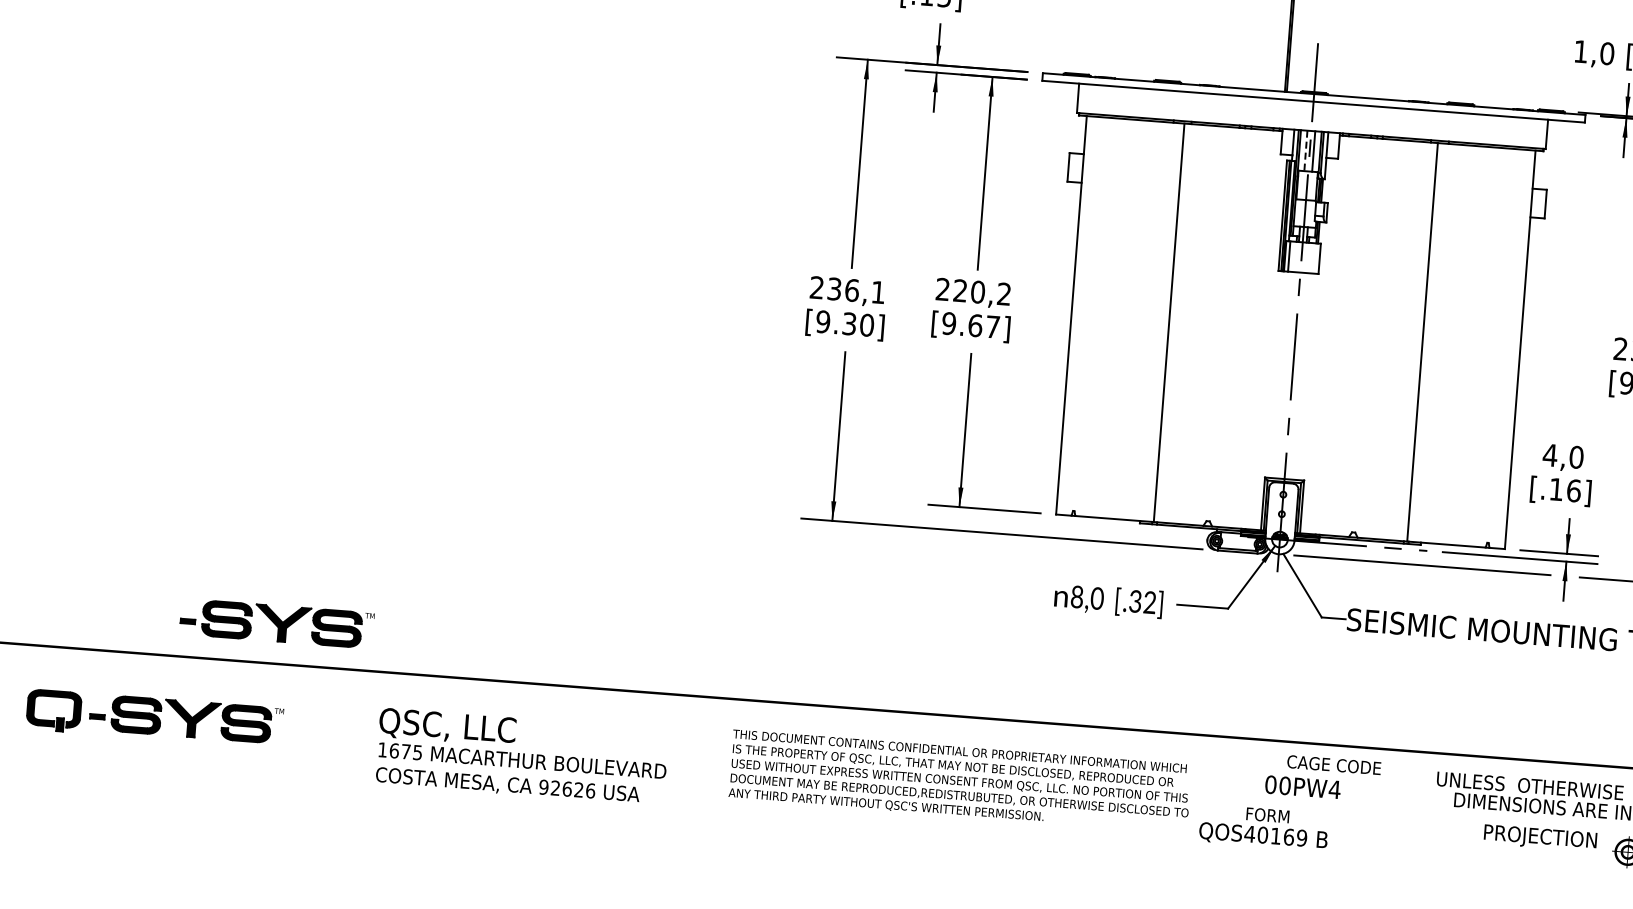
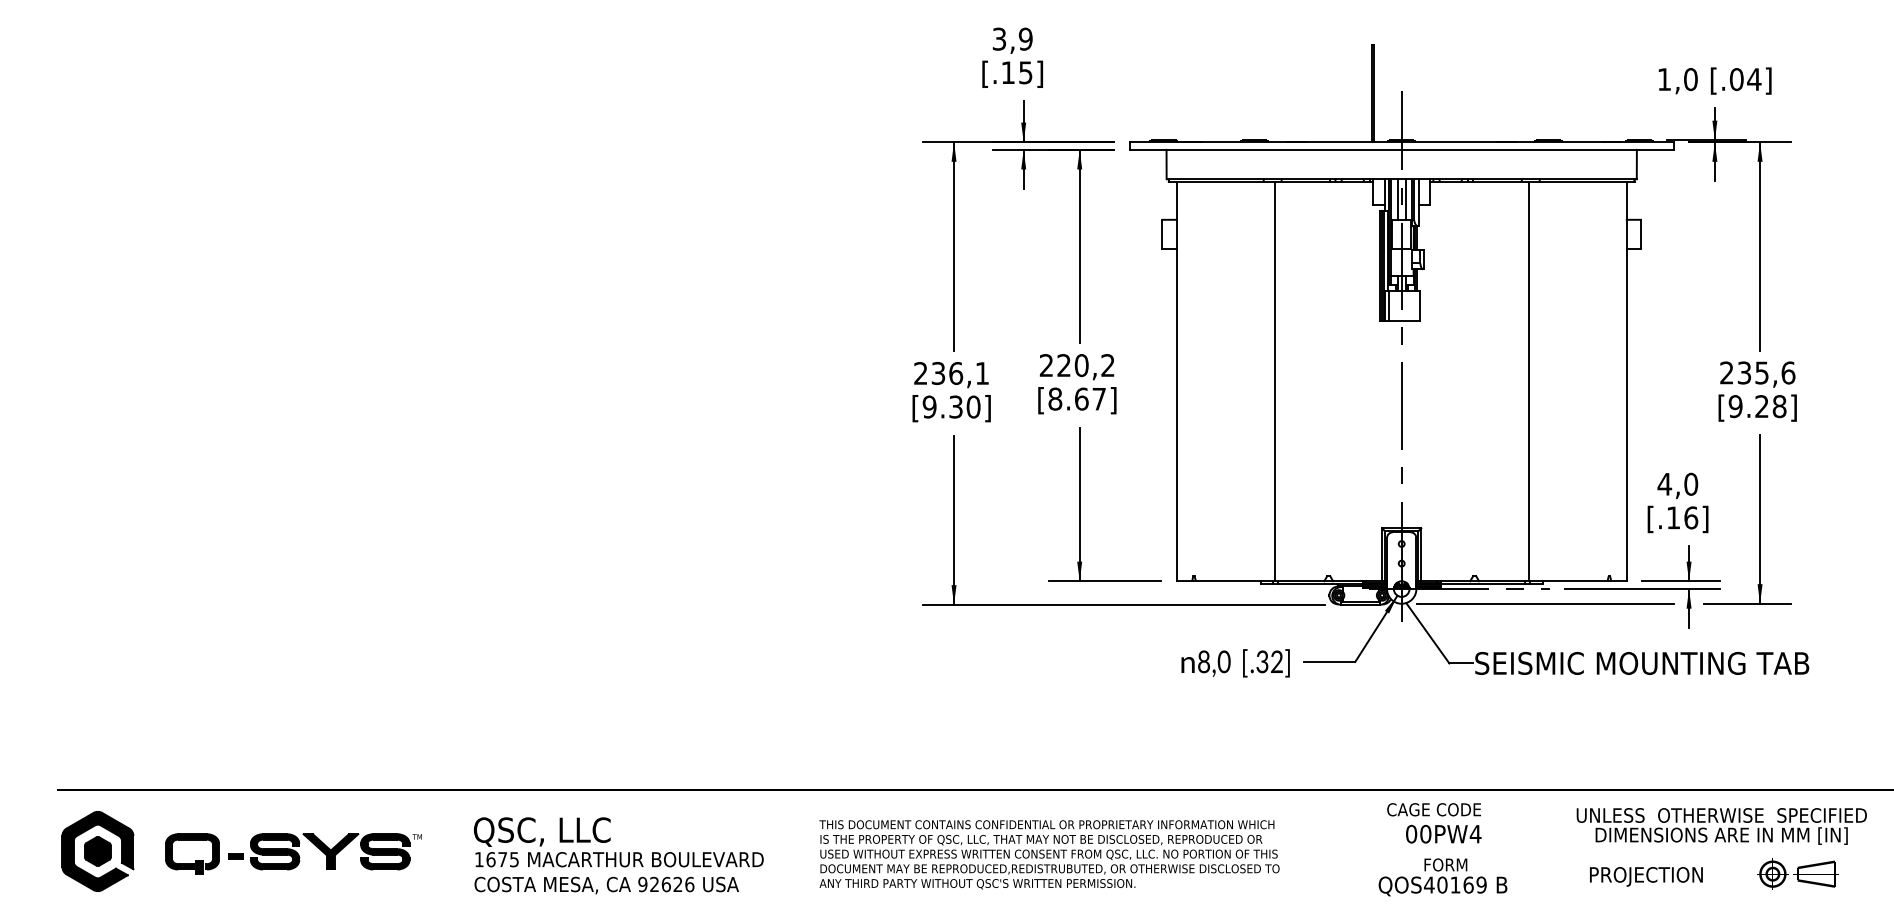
line: (1305, 151) -> (1397, 200), dashed -> solid
text: (949, 323) -> (1055, 398), [9.67] -> [8.67]
part: (276, 623) -> (407, 749), removed
text: (521, 756) -> (618, 855), moved
text: (1333, 764) -> (1433, 809), moved
text: (960, 781) -> (1049, 854), moved
text: (1263, 827) -> (1442, 877), moved
text: (1540, 837) -> (1646, 876), moved

